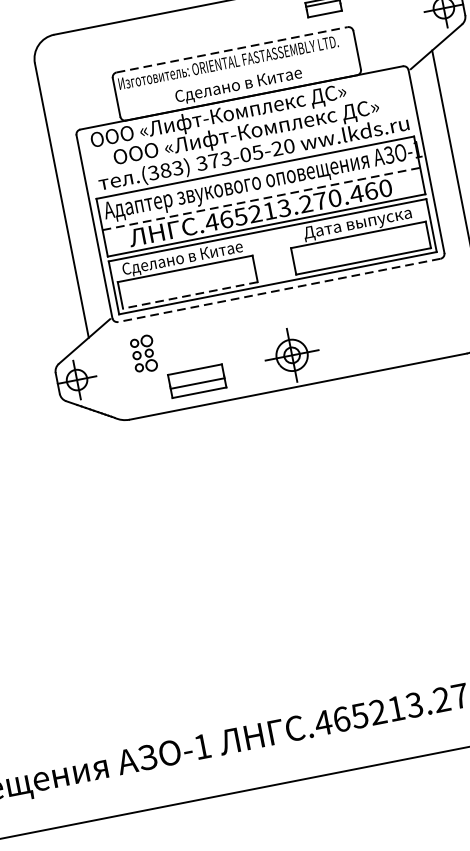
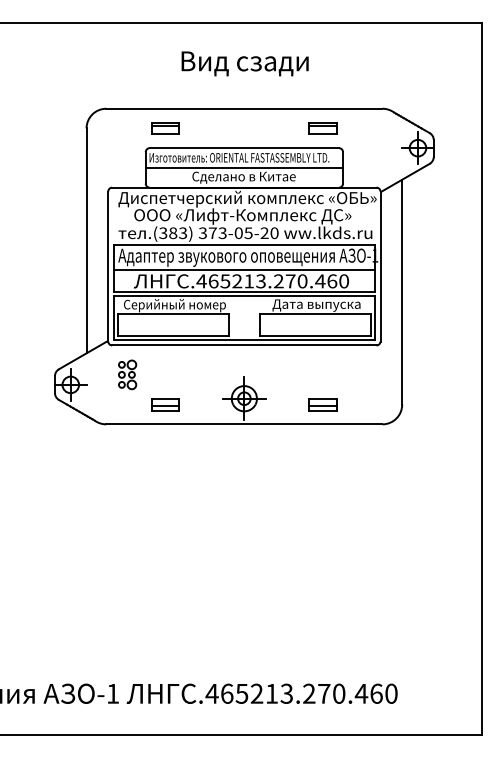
part: (131, 44) -> (165, 128), added
line: (232, 50) -> (244, 148), dashed -> solid
line: (236, 73) -> (244, 167), added
text: (248, 110) -> (247, 198), ООО «Лифт-Комплекс ДС» -> Диспетчерский комплекс «ОБЬ»
line: (261, 198) -> (244, 270), dashed -> solid
text: (189, 257) -> (178, 305), Сделано в Китае -> Серийный номер
line: (278, 290) -> (243, 345), dashed -> solid
line: (189, 295) -> (172, 335), dashed -> solid
part: (388, 343) -> (322, 404), added
part: (197, 381) -> (165, 404), size x0.62

